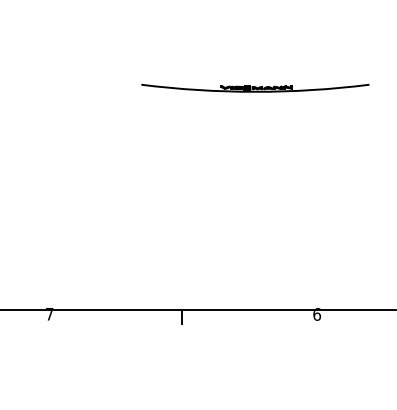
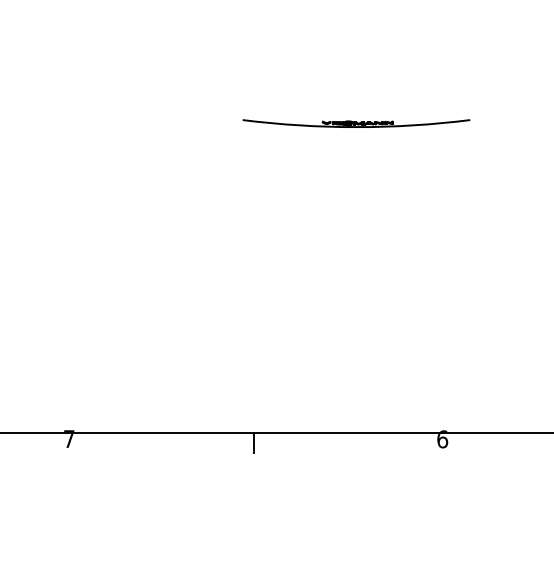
part: (255, 88) -> (356, 123), size x0.71

